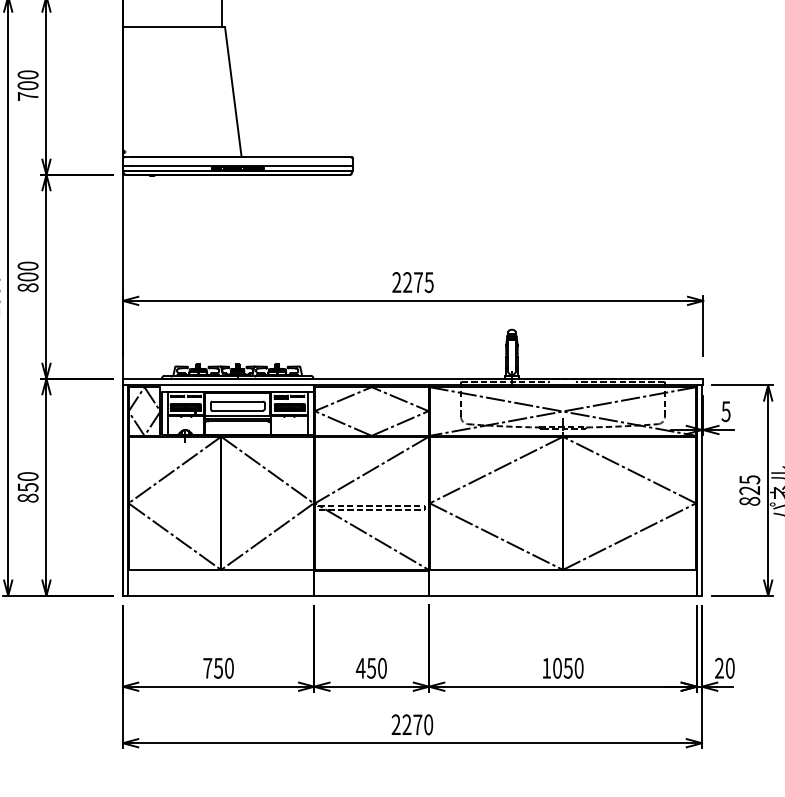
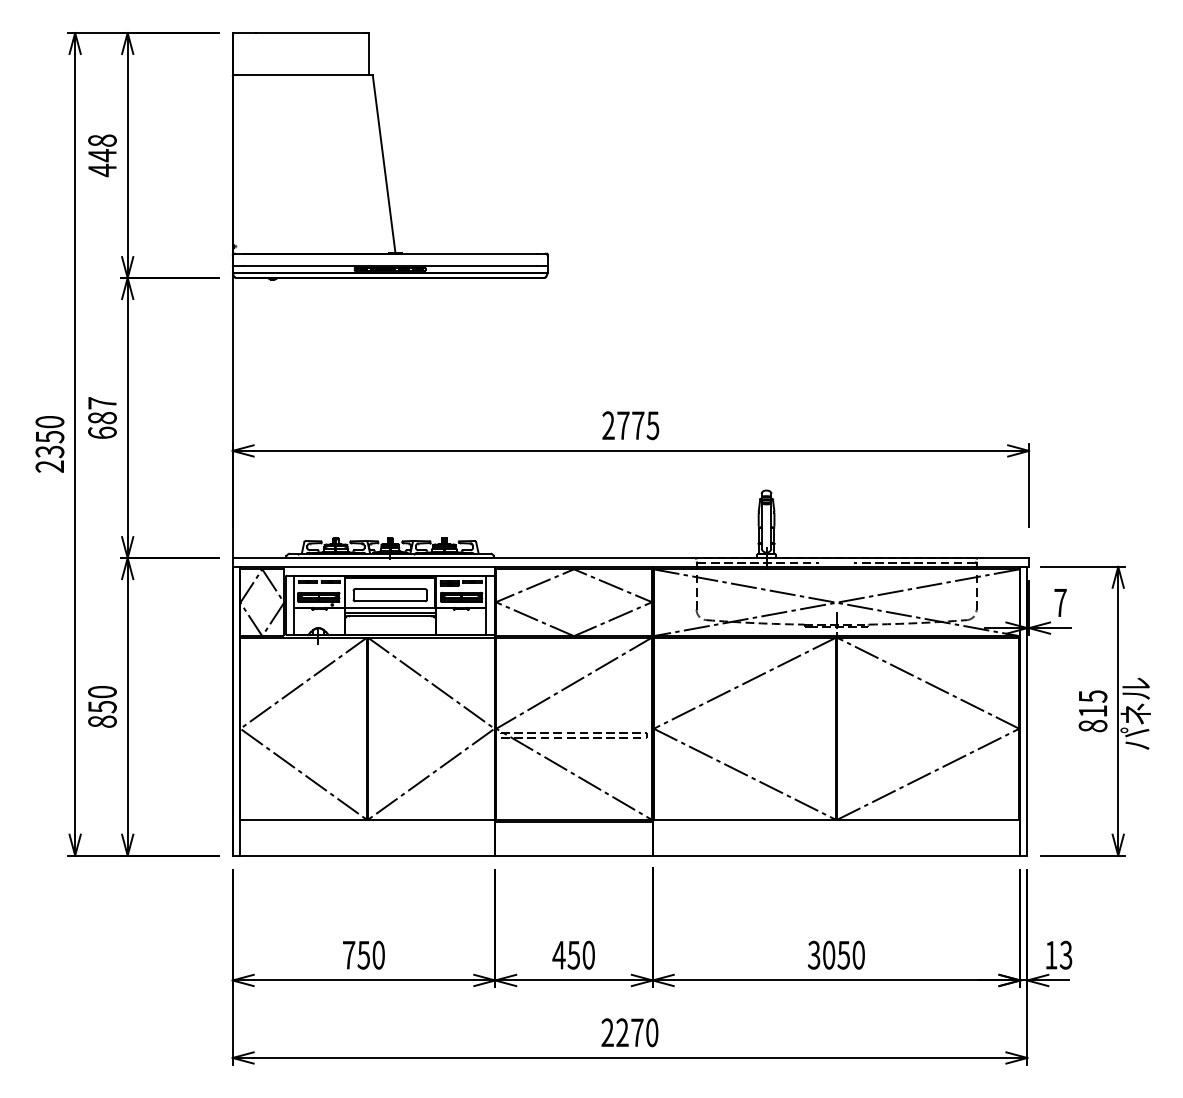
text: (28, 85) -> (102, 155), 700 -> 448
text: (28, 277) -> (102, 418), 800 -> 687
text: (407, 282) -> (623, 425), 2275 -> 2775
text: (726, 412) -> (1060, 603), 5 -> 7
text: (749, 490) -> (1092, 711), 825 -> 815
text: (546, 667) -> (813, 954), 1050 -> 3050
text: (724, 667) -> (1058, 954), 20 -> 13

